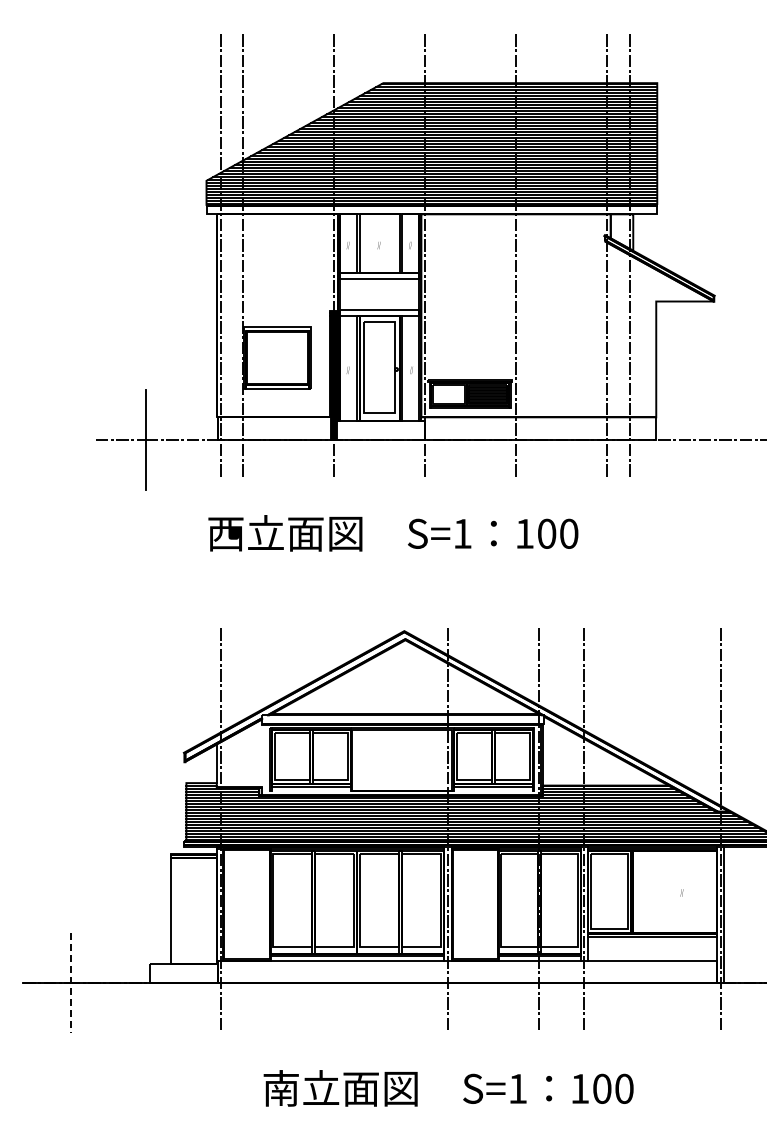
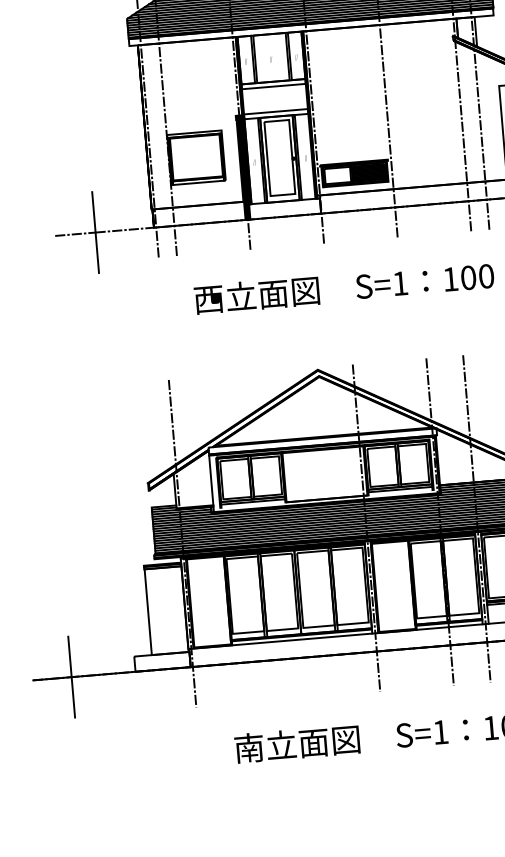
text: (393, 533) -> (344, 288), moved
line: (262, 755) -> (211, 480), added
line: (70, 983) -> (71, 677), dashed -> solid

